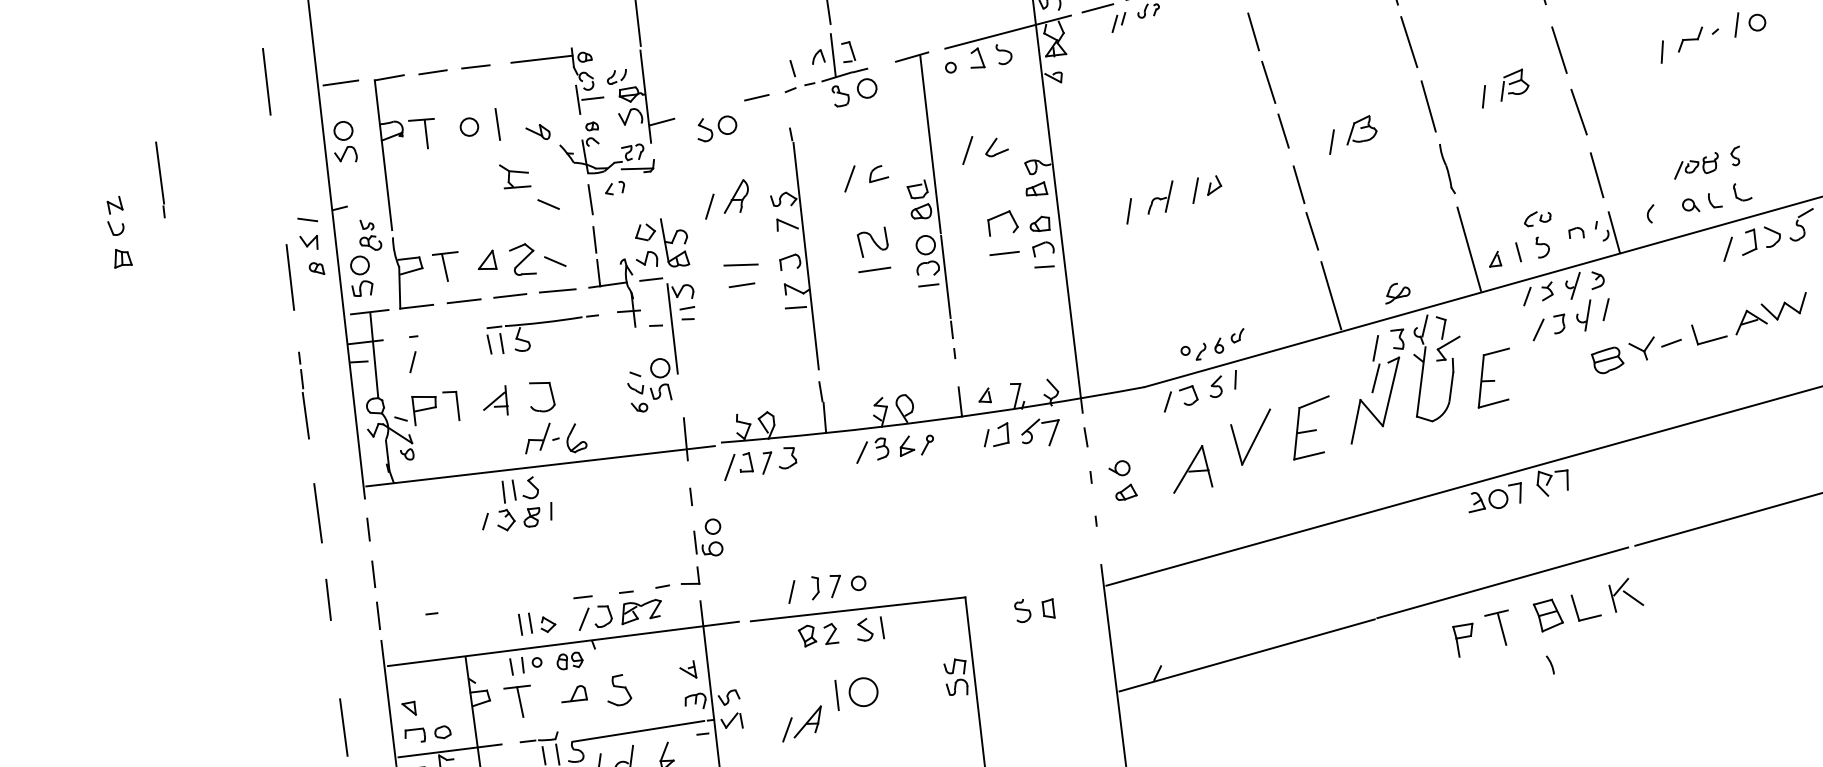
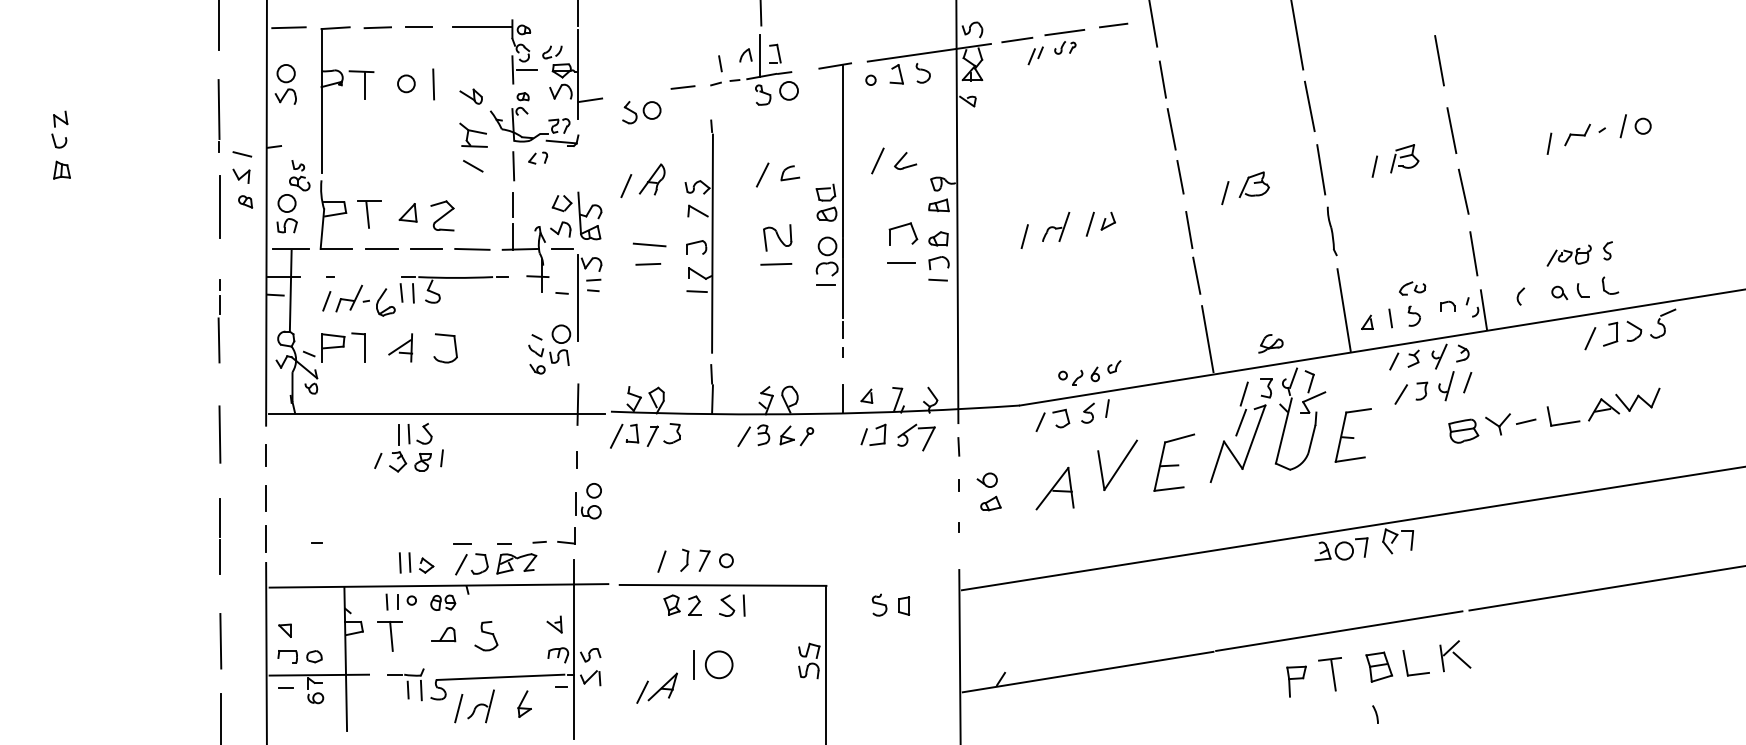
part: (515, 175) -> (473, 134), moved
line: (160, 179) -> (218, 115), moved
line: (555, 261) -> (473, 221), removed
part: (554, 438) -> (365, 300), moved
line: (333, 640) -> (220, 557), added

